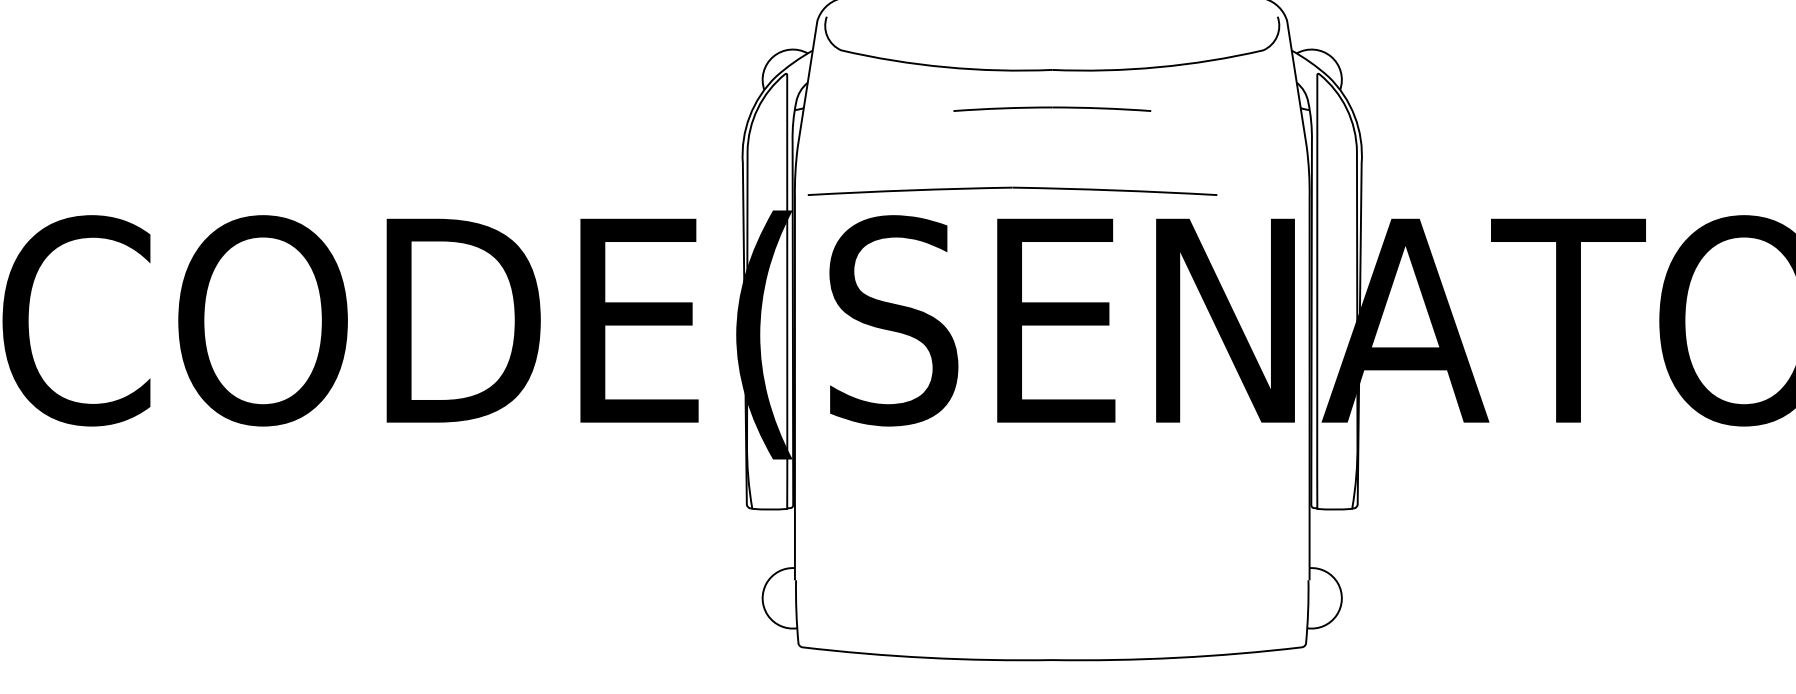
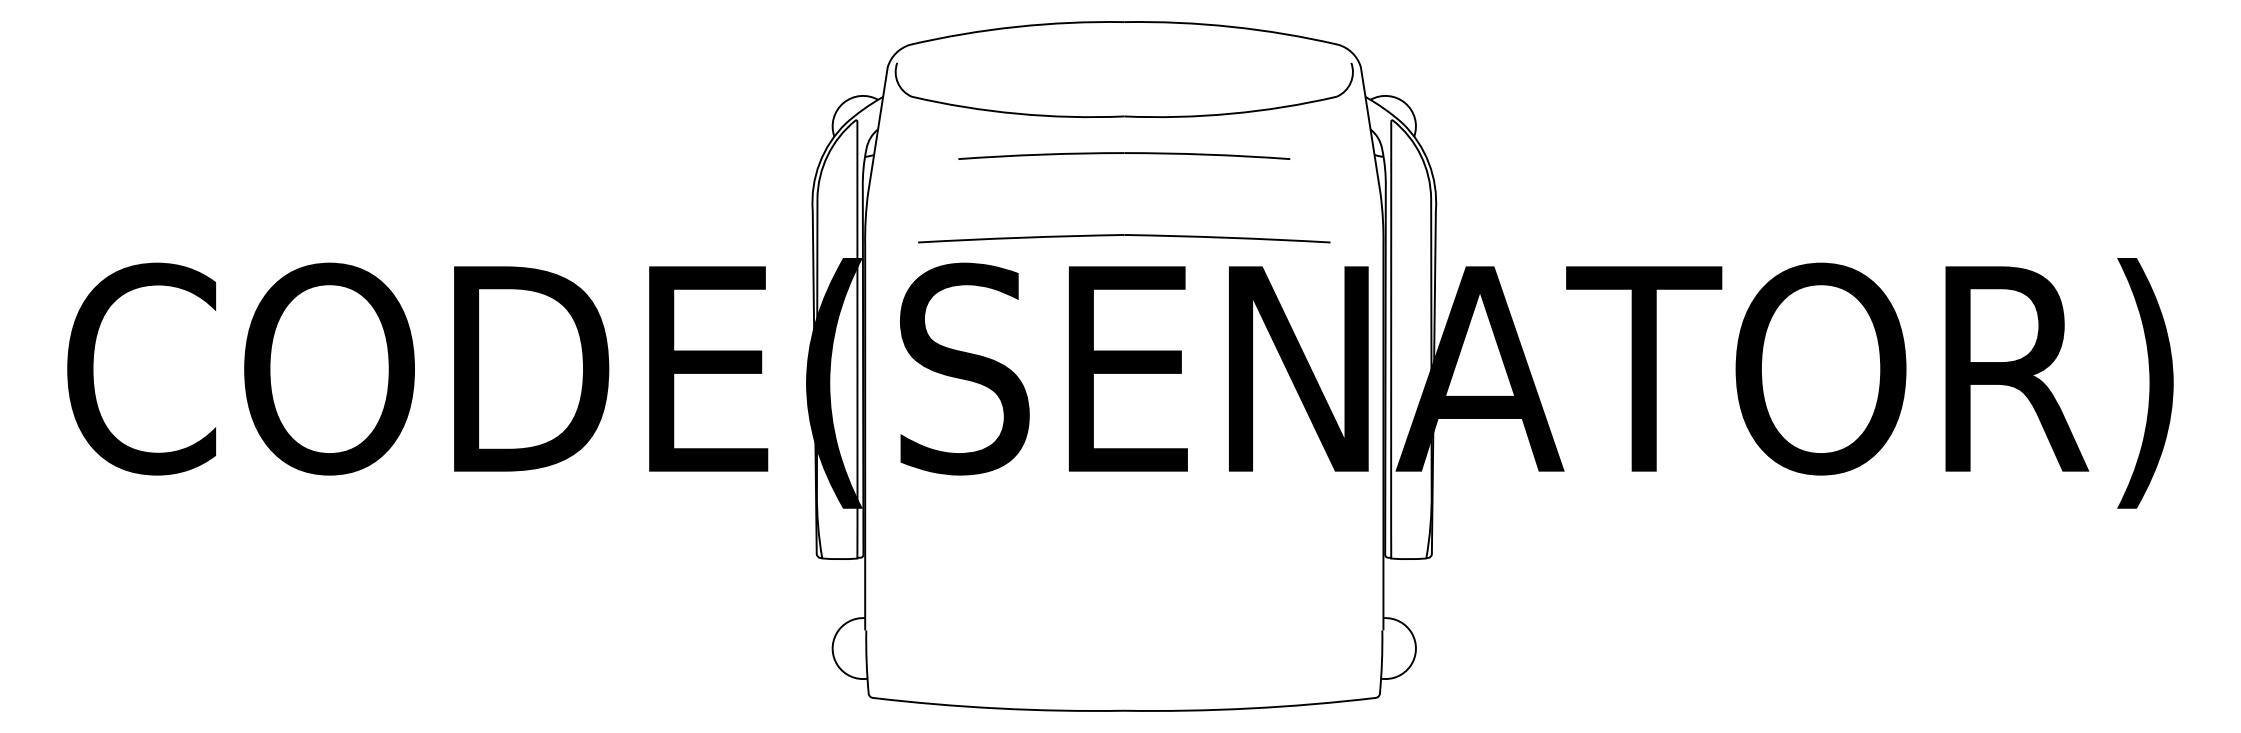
part: (1052, 108) -> (1124, 155), size x1.67
part: (1012, 191) -> (1124, 238), moved

